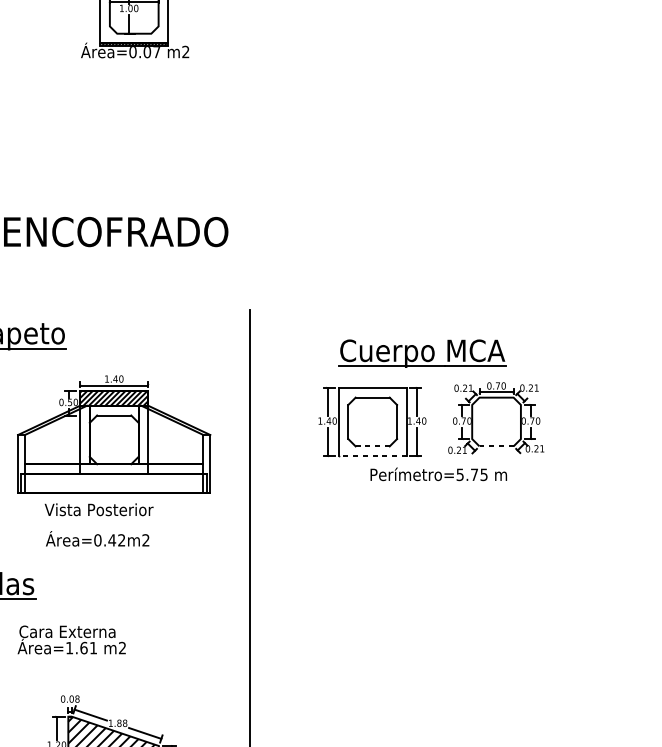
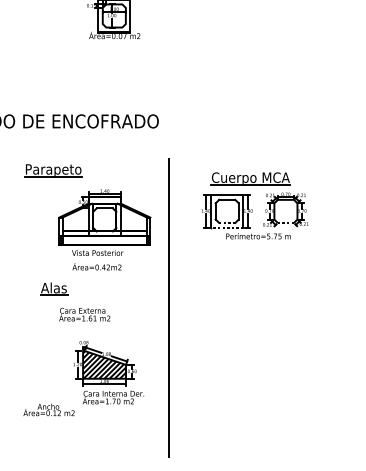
hatch: (113, 396) -> (104, 199), removed

